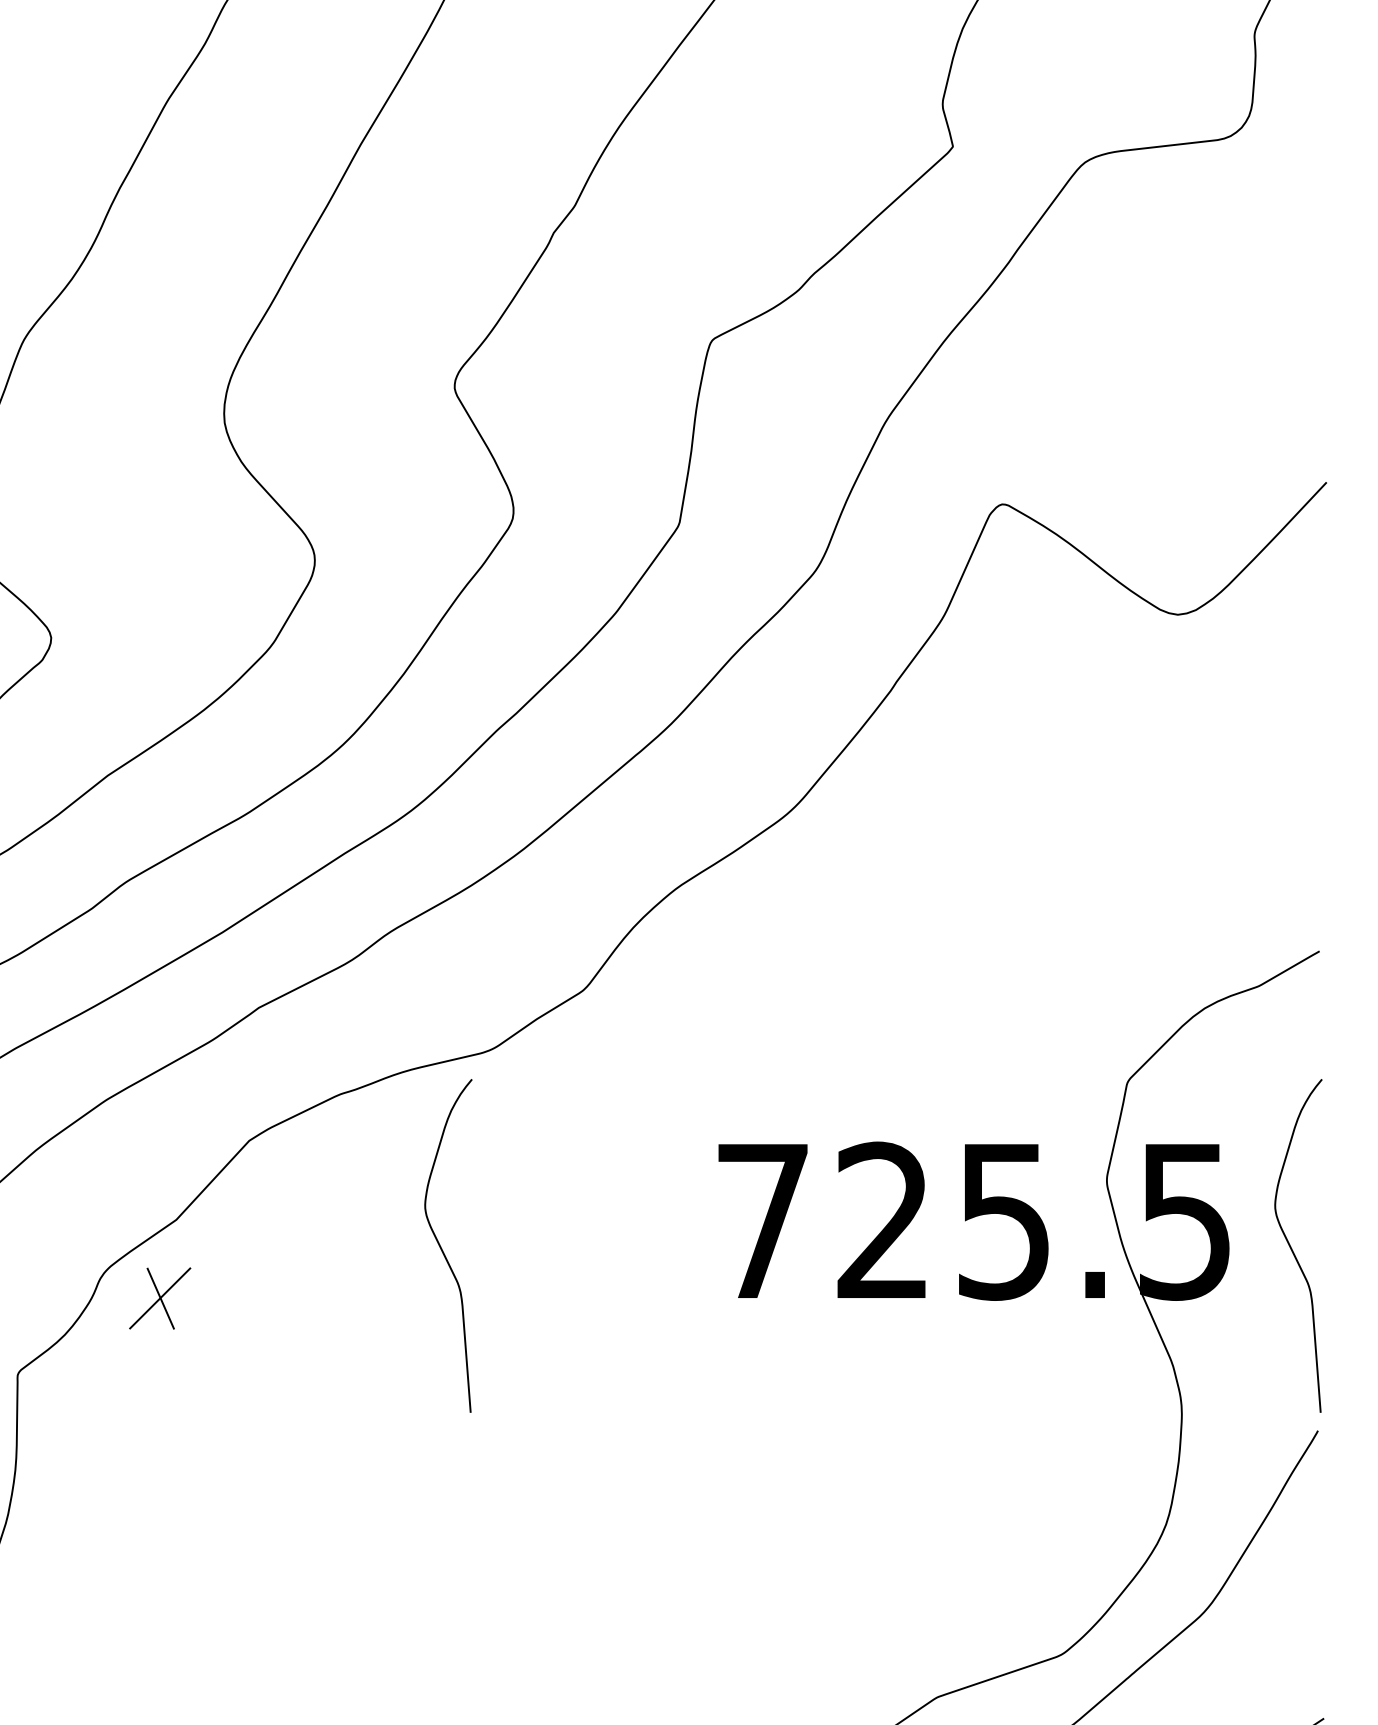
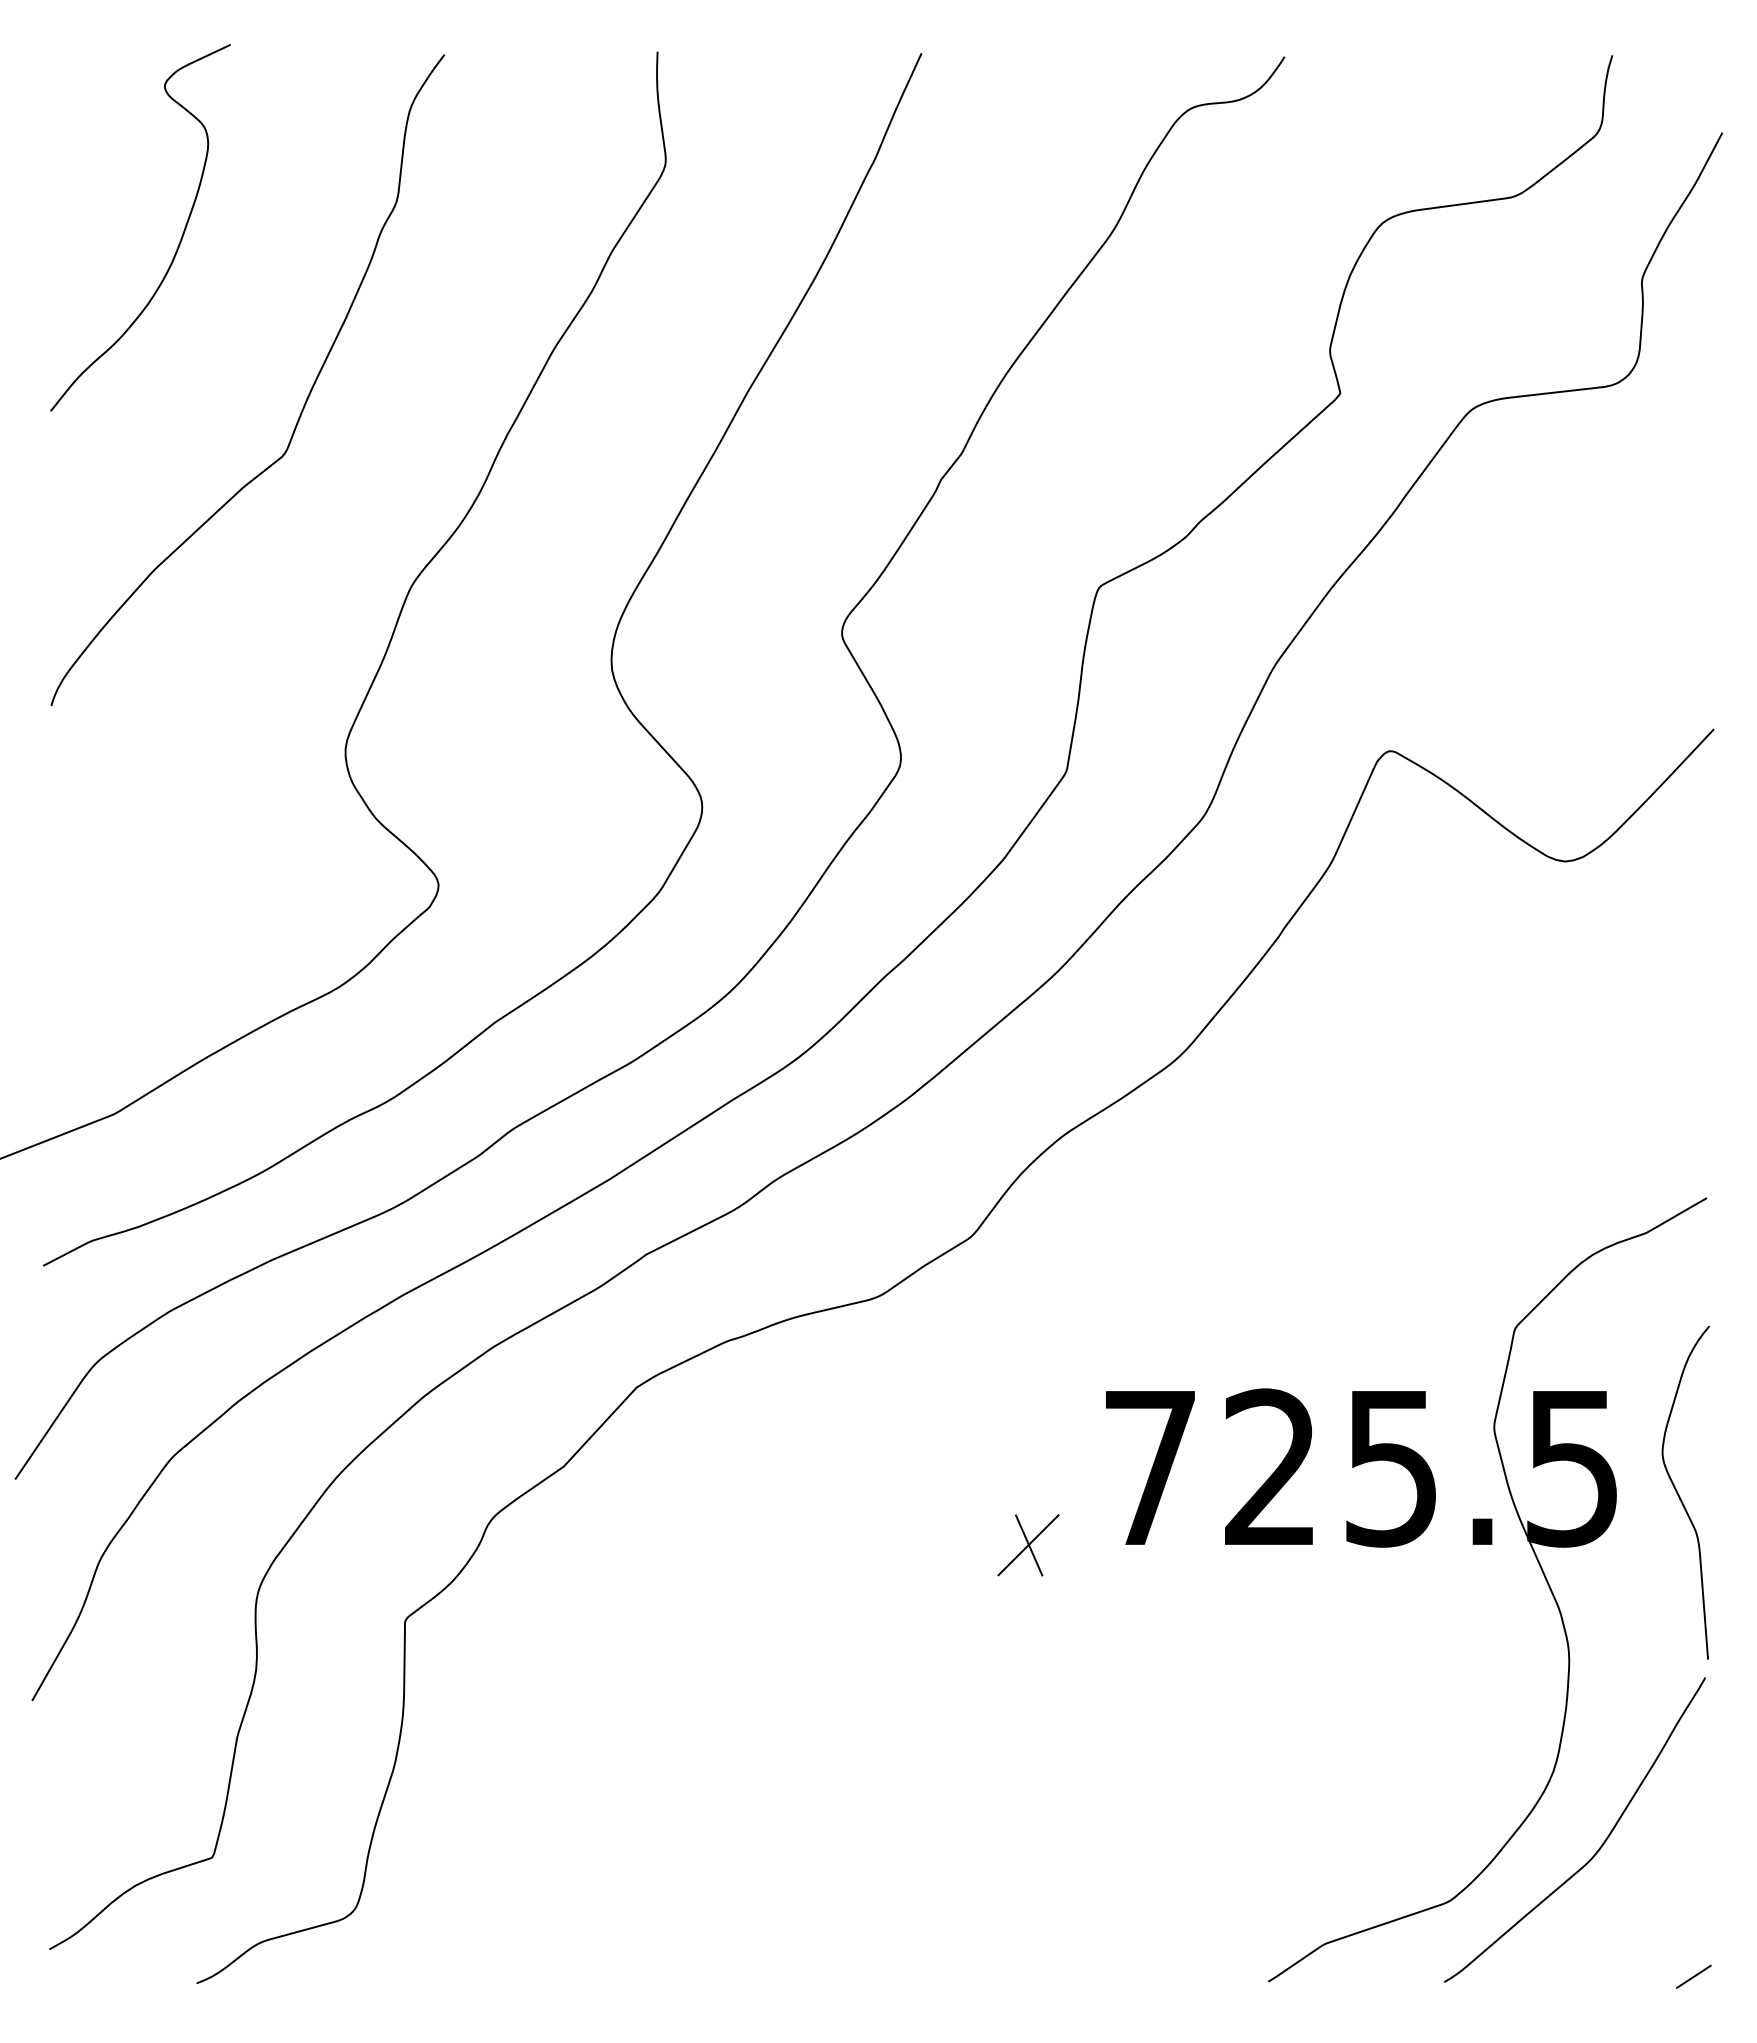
curve: (442, 1247) -> (829, 1494), removed
part: (160, 1298) -> (1028, 1545), moved

